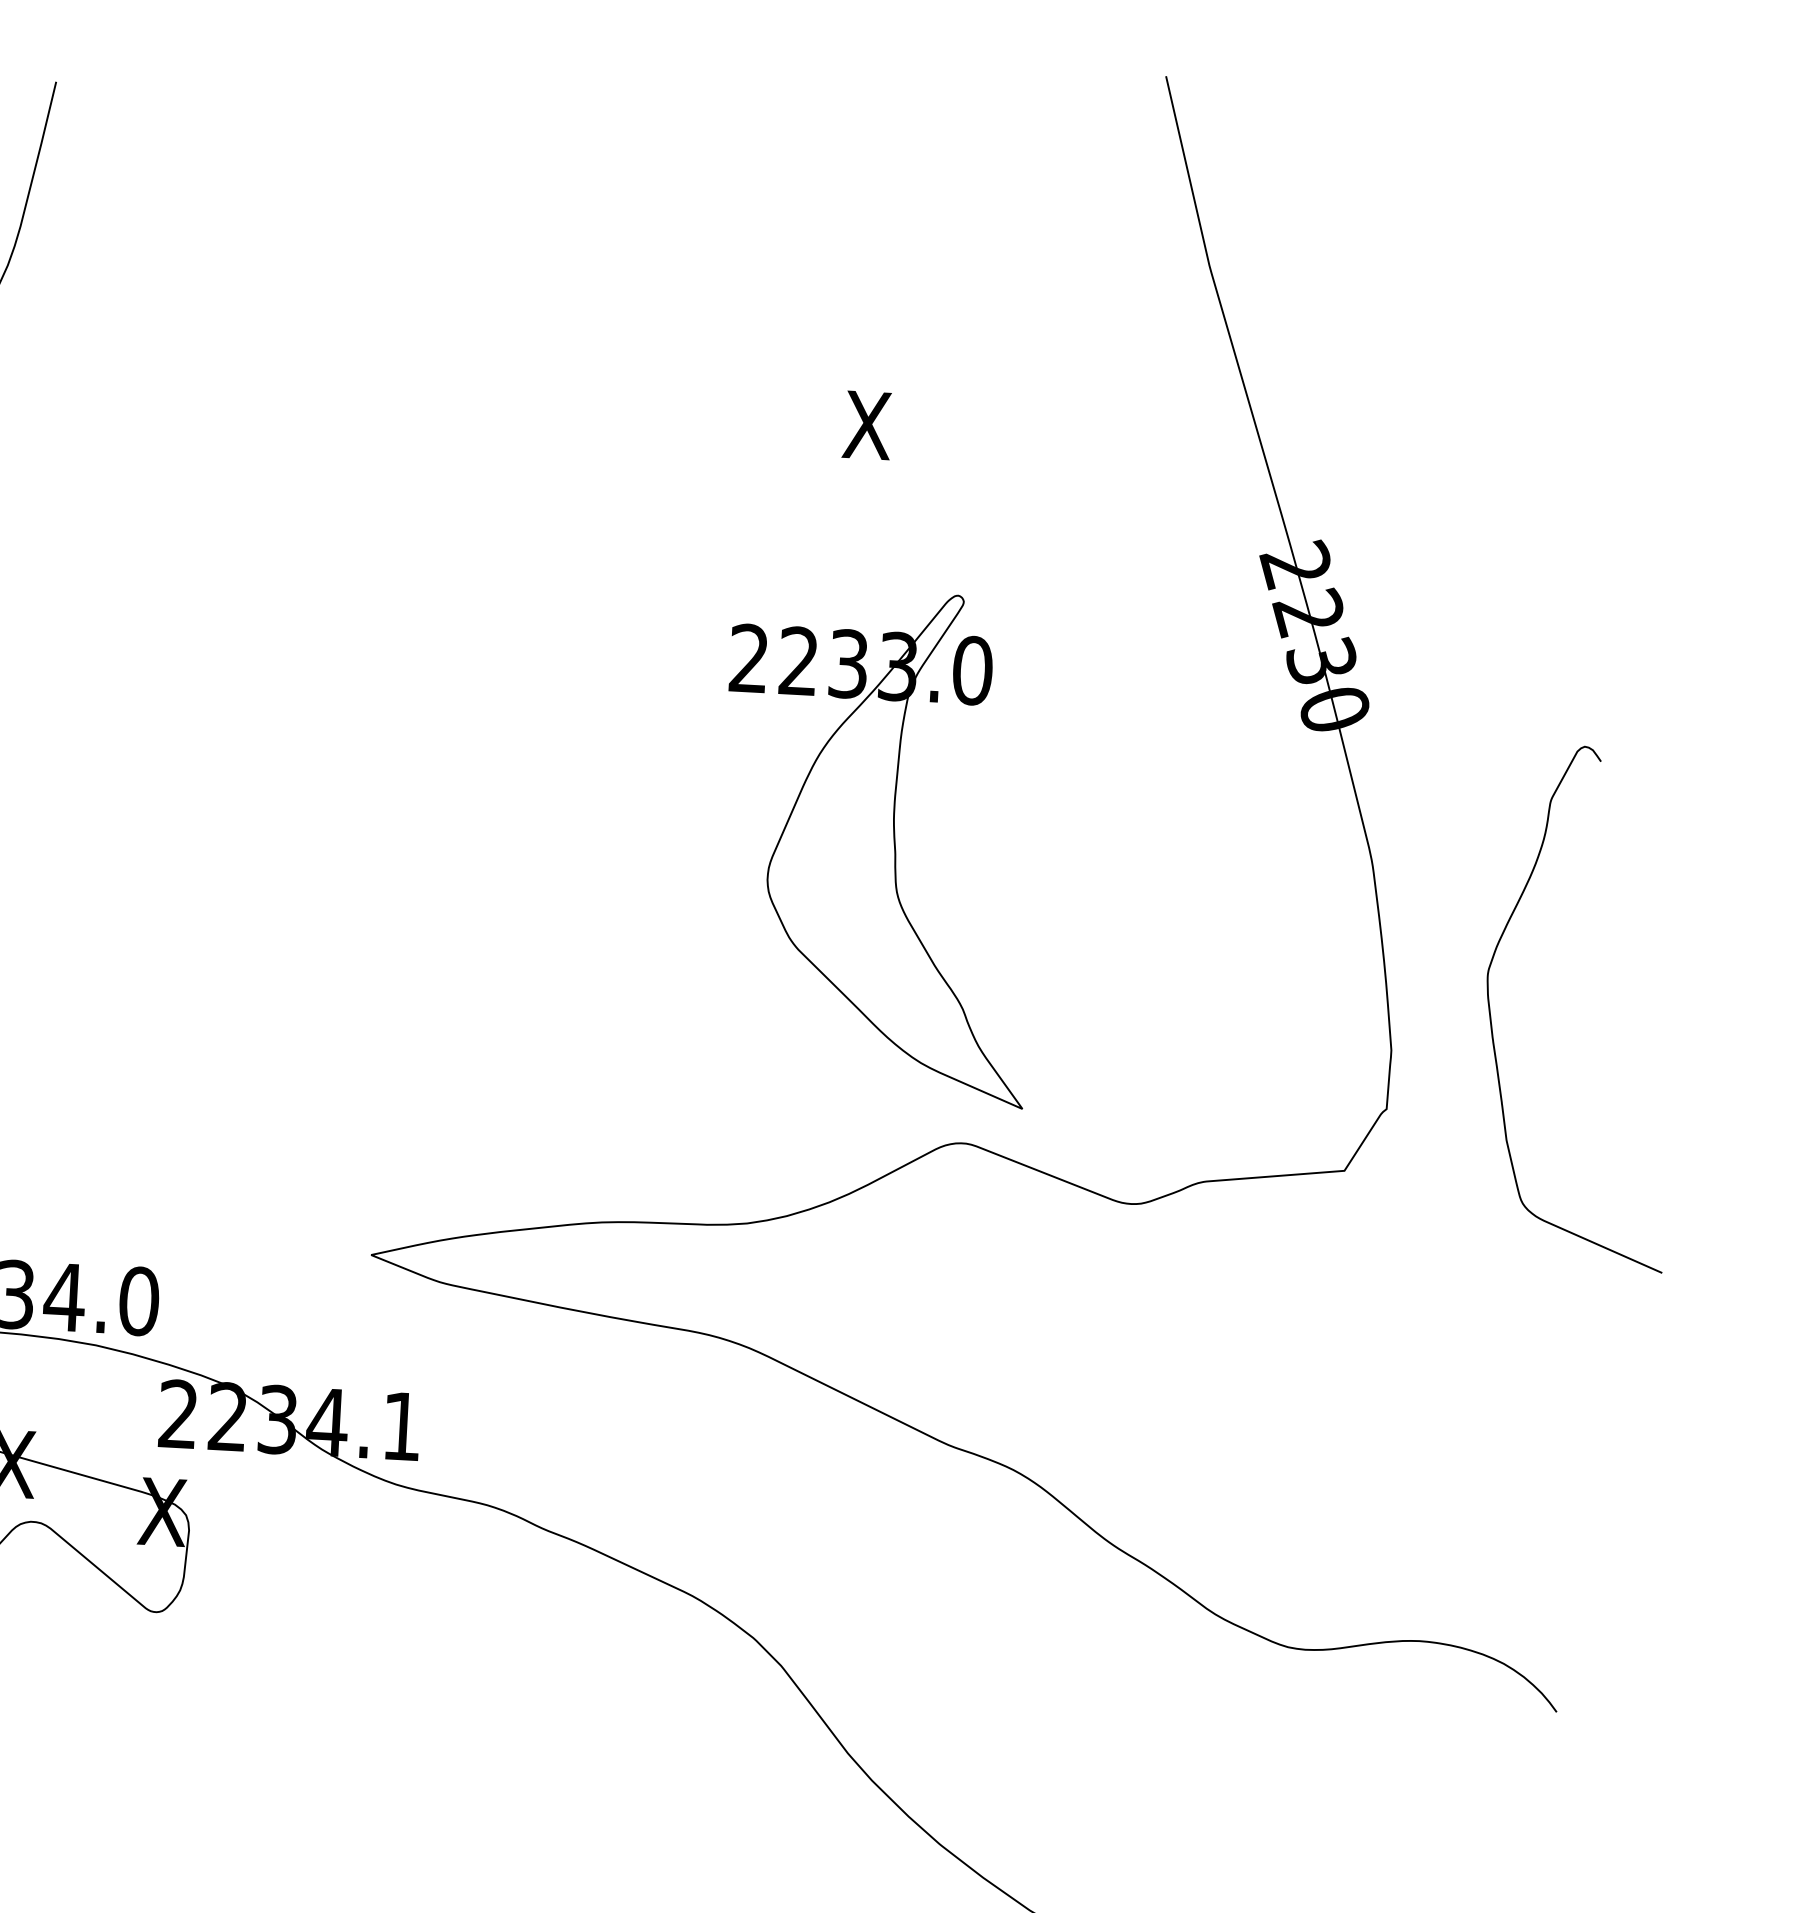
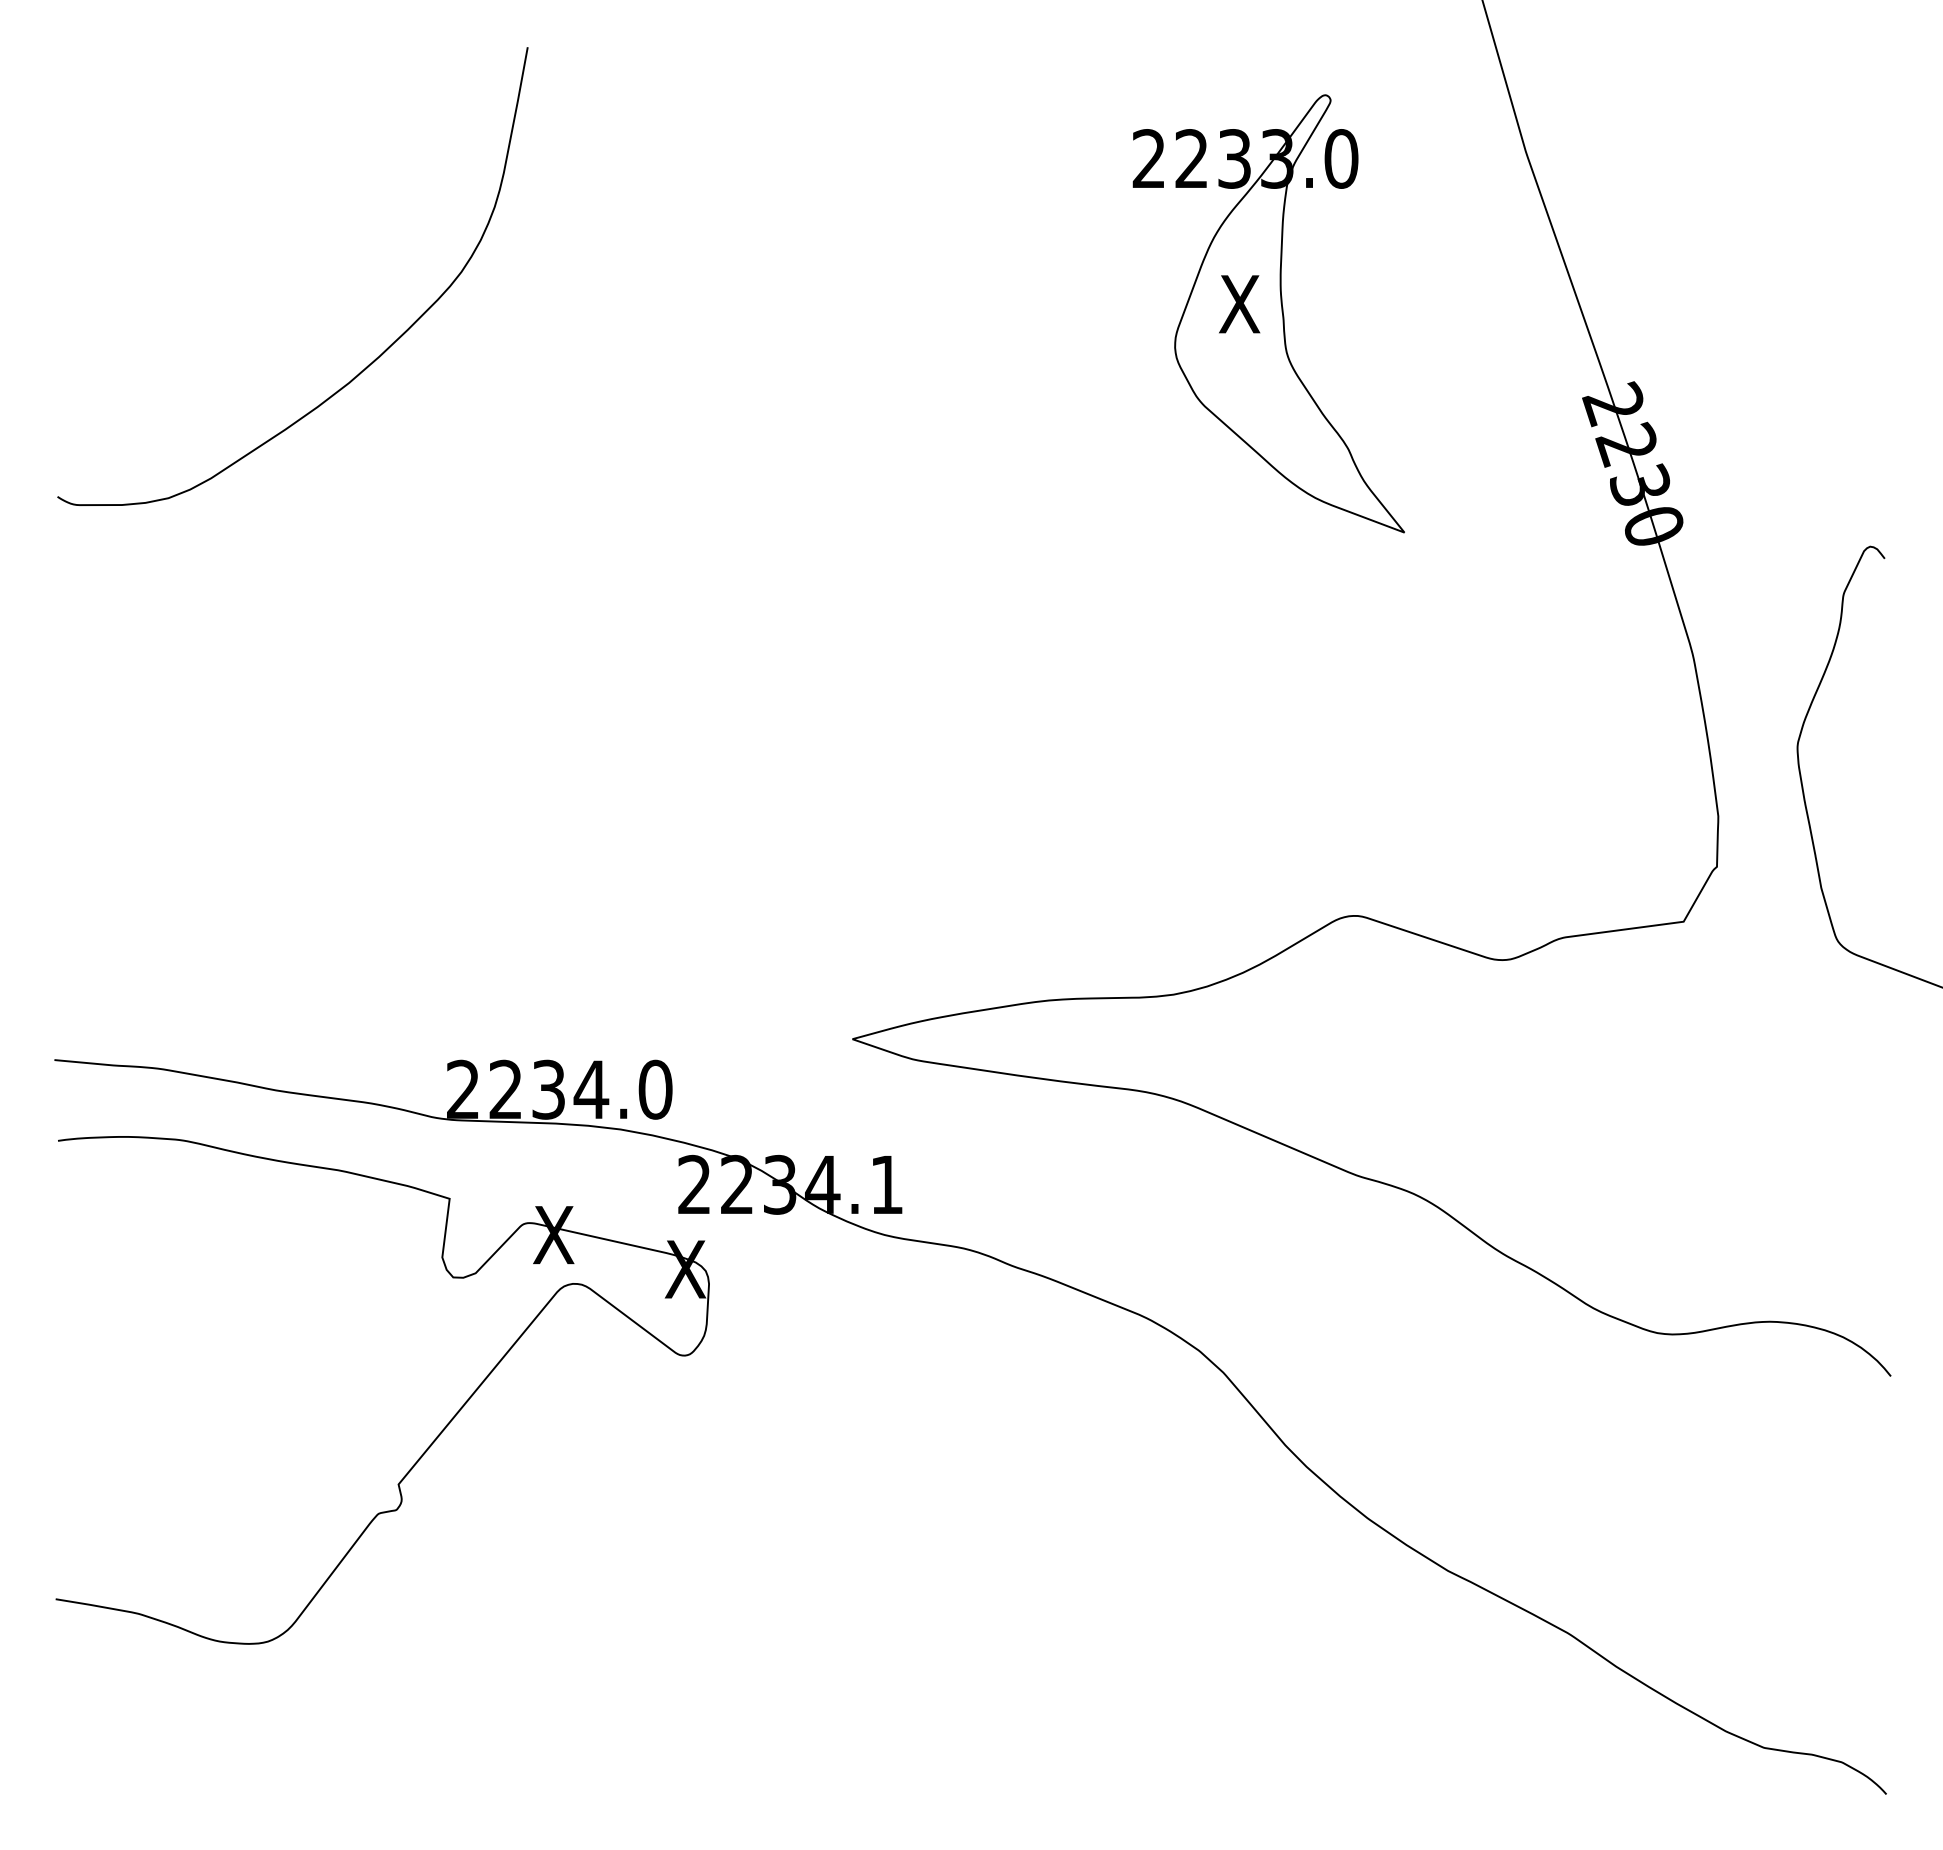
part: (878, 845) -> (1268, 313), moved

